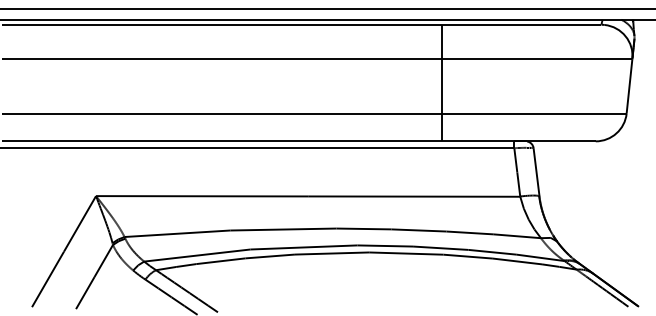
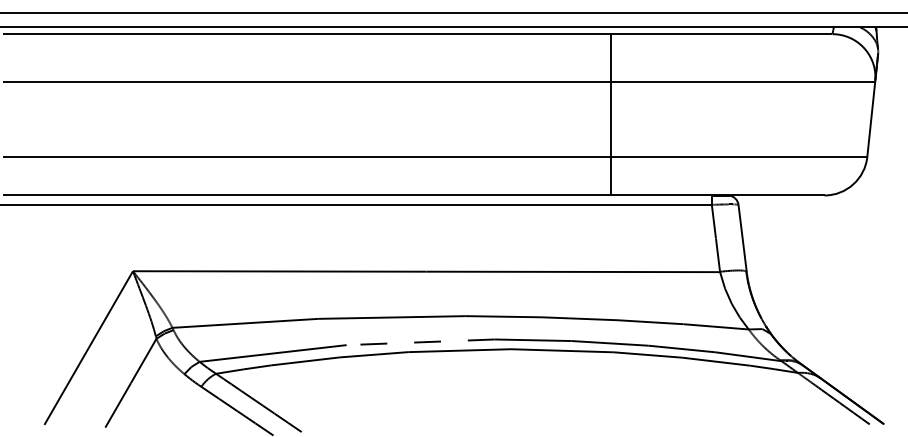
line: (303, 247) -> (420, 342), solid -> dashed

